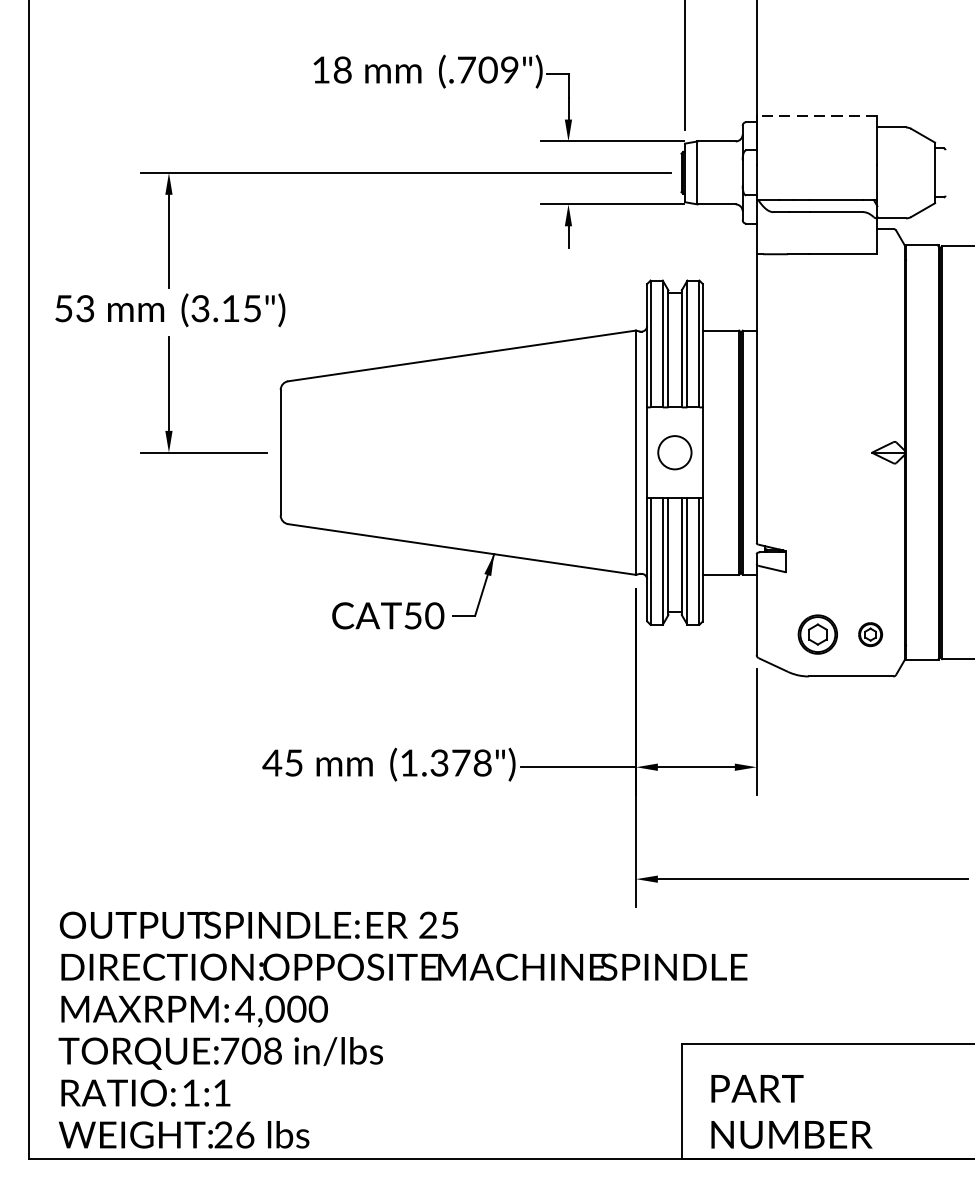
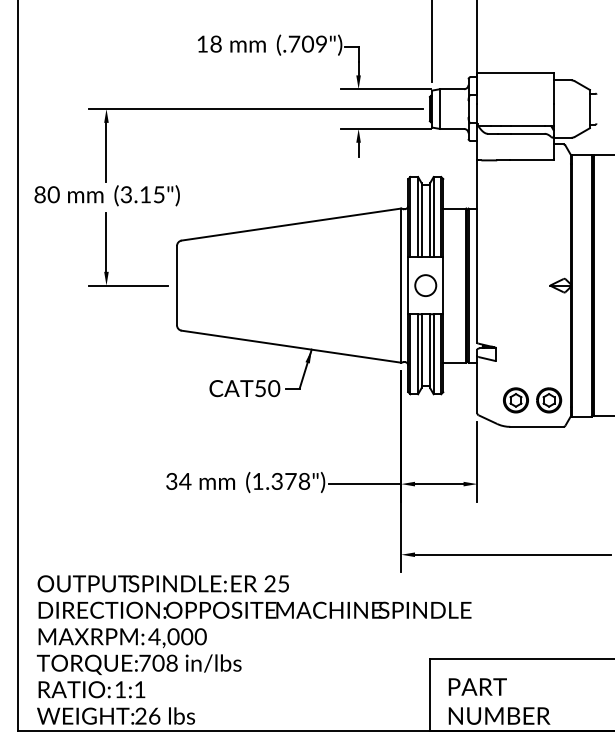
line: (815, 116) -> (514, 73), dashed -> solid
text: (73, 308) -> (46, 194), 53 -> 80
part: (870, 634) -> (549, 400), size x1.67
text: (283, 763) -> (178, 481), 45 -> 34

